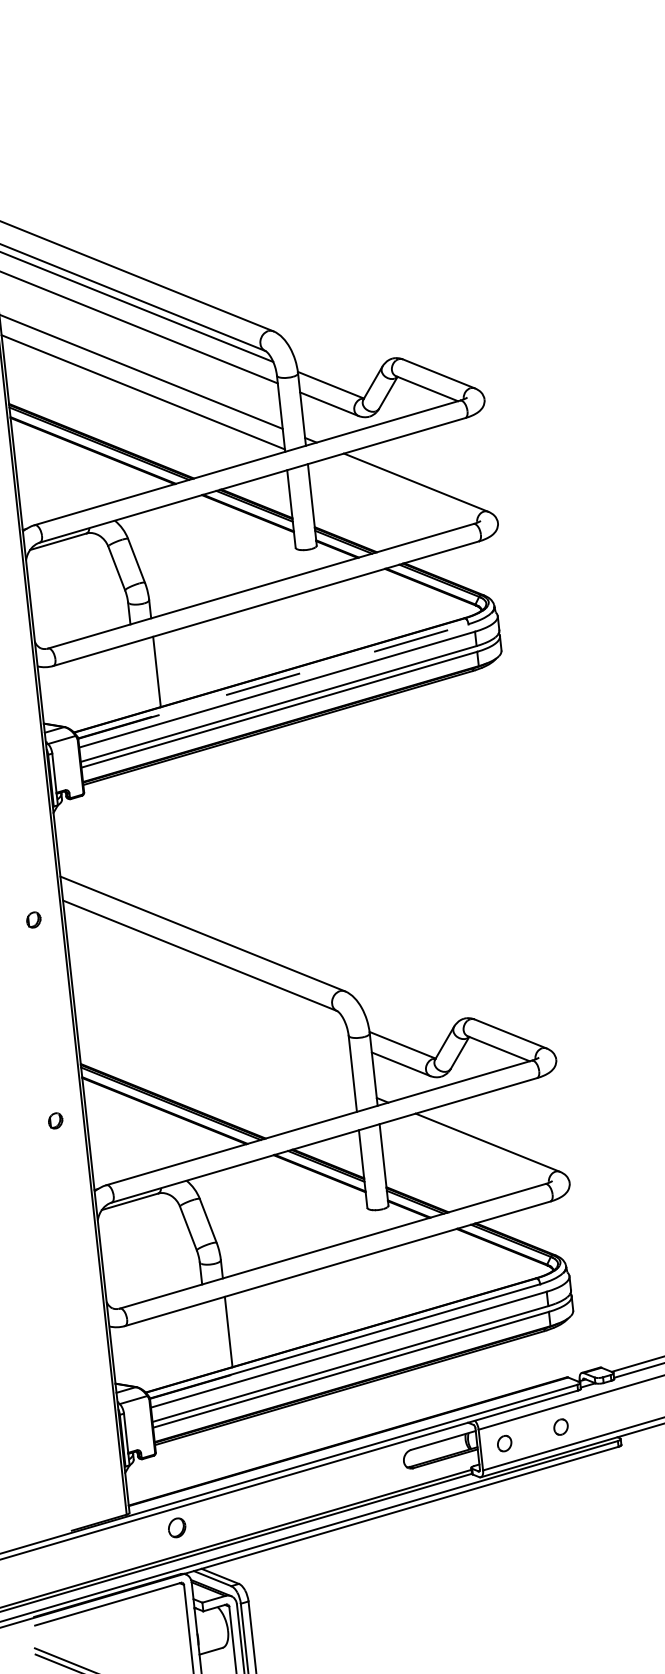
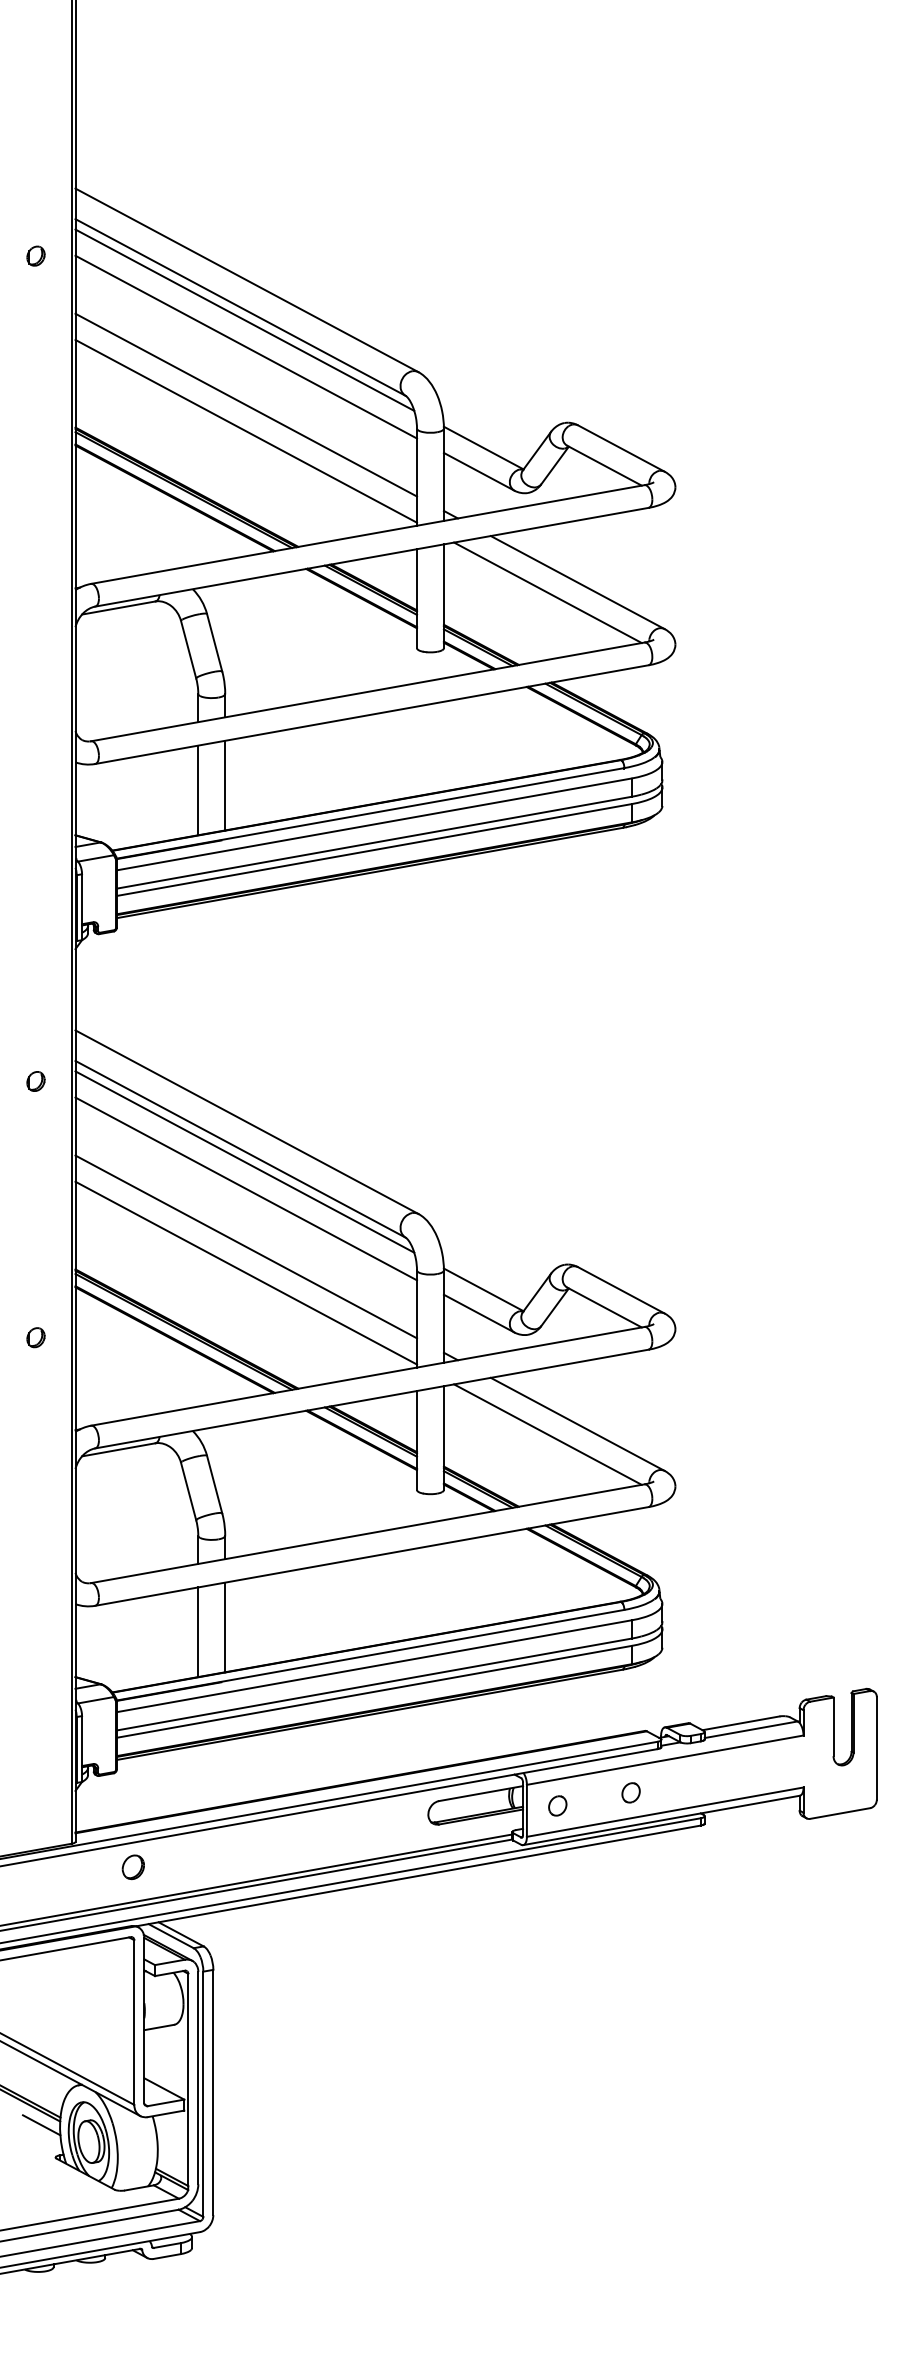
line: (393, 493) -> (547, 592), added
line: (136, 678) -> (198, 790), added
line: (273, 681) -> (370, 813), dashed -> solid
line: (204, 964) -> (244, 1161), added
line: (207, 985) -> (246, 1188), added
line: (212, 1031) -> (246, 1246), added
line: (215, 1051) -> (246, 1272), added
line: (464, 1153) -> (547, 1434), added
line: (208, 1338) -> (198, 1632), added

